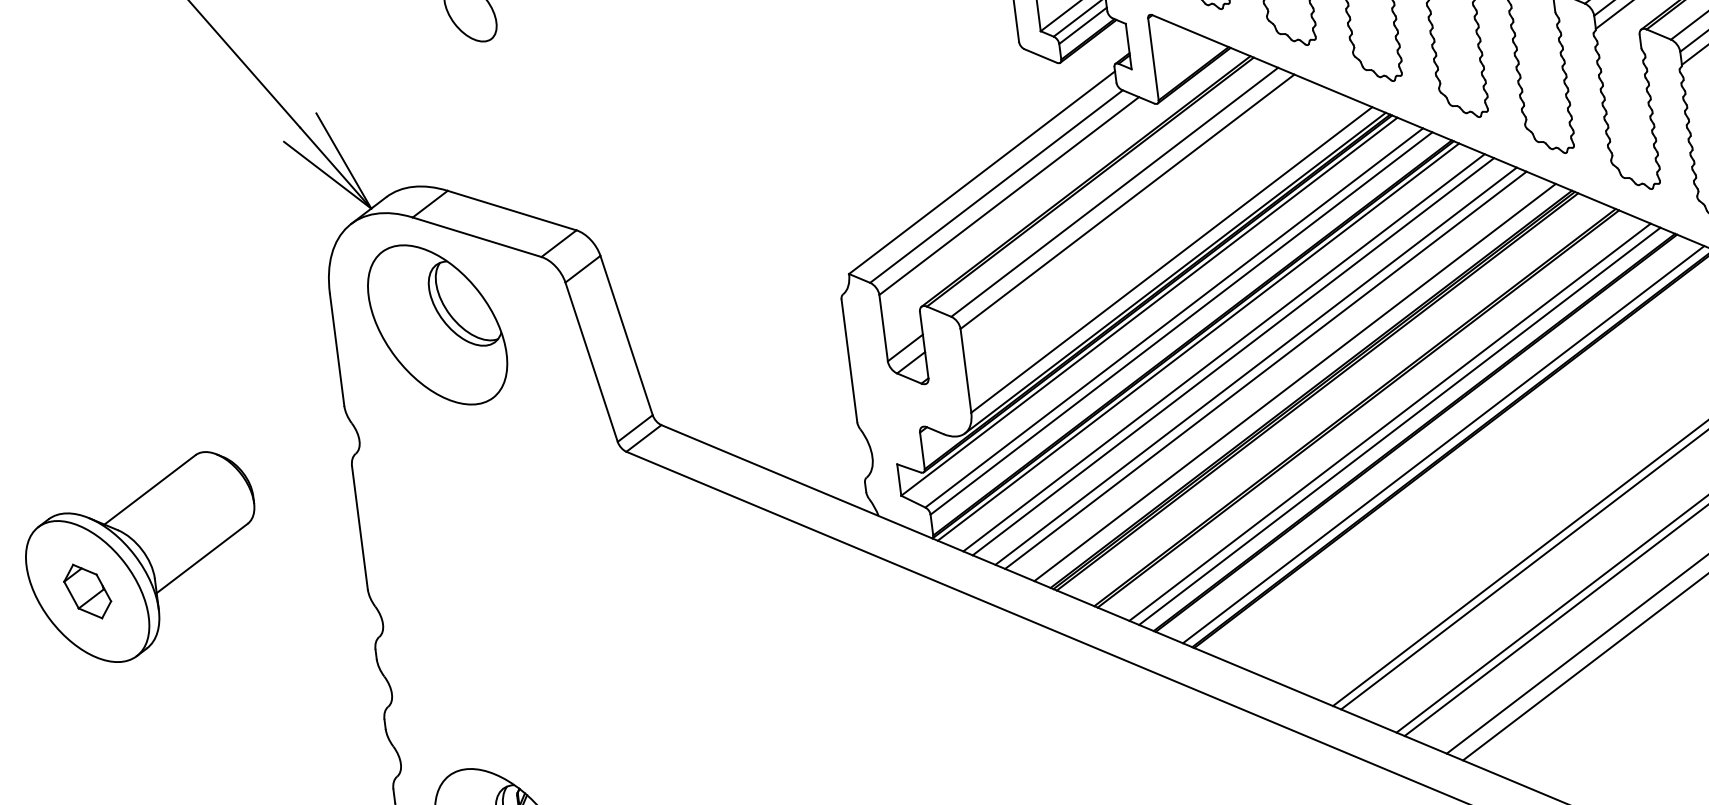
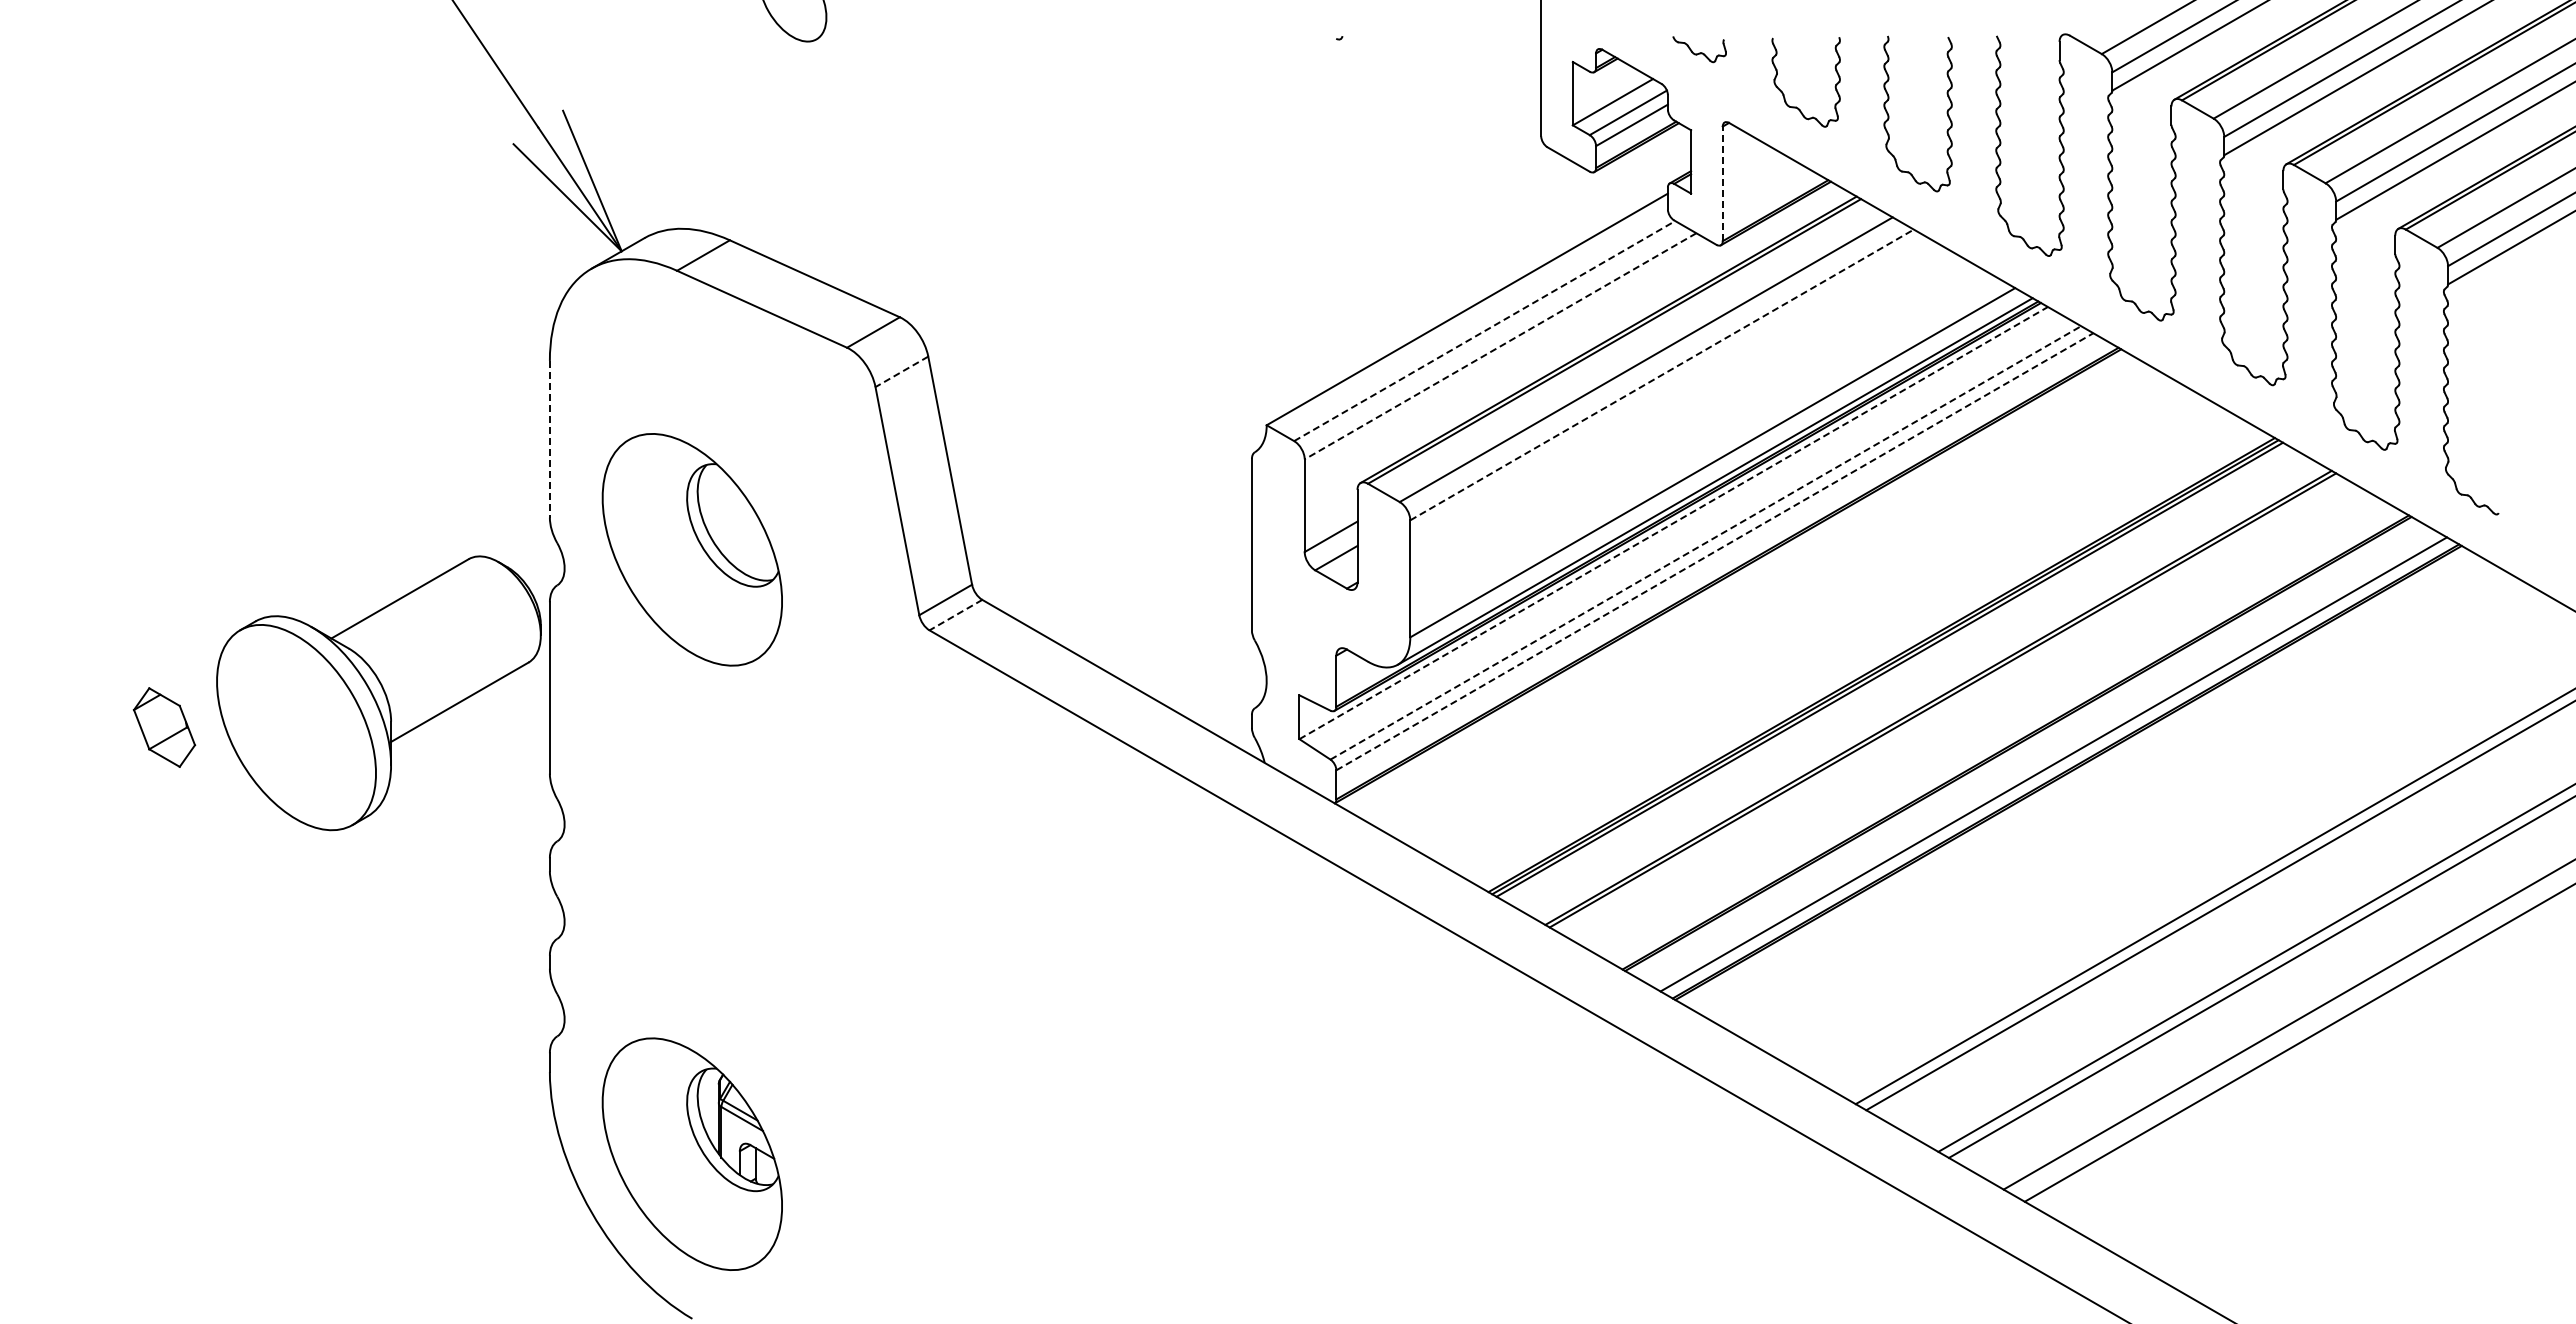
line: (1153, 59) -> (1722, 183), solid -> dashed
line: (997, 186) -> (1485, 330), solid -> dashed
line: (1009, 196) -> (1500, 346), solid -> dashed
line: (1127, 201) -> (1662, 374), solid -> dashed
line: (582, 269) -> (901, 372), solid -> dashed
line: (1149, 306) -> (1674, 522), solid -> dashed
line: (1174, 317) -> (1706, 542), solid -> dashed
line: (1181, 323) -> (1715, 551), solid -> dashed
part: (436, 324) -> (691, 549), moved
line: (1198, 342) -> (1734, 580), removed
line: (336, 349) -> (549, 439), solid -> dashed
line: (1223, 352) -> (1767, 599), removed
line: (1233, 356) -> (1780, 606), removed
line: (1255, 366) -> (1809, 623), removed
line: (1265, 369) -> (1822, 630), removed
line: (1295, 382) -> (1860, 652), removed
line: (1389, 422) -> (1983, 724), removed
line: (1399, 426) -> (1996, 731), removed
line: (643, 438) -> (955, 615), solid -> dashed
part: (143, 559) -> (378, 693), moved

